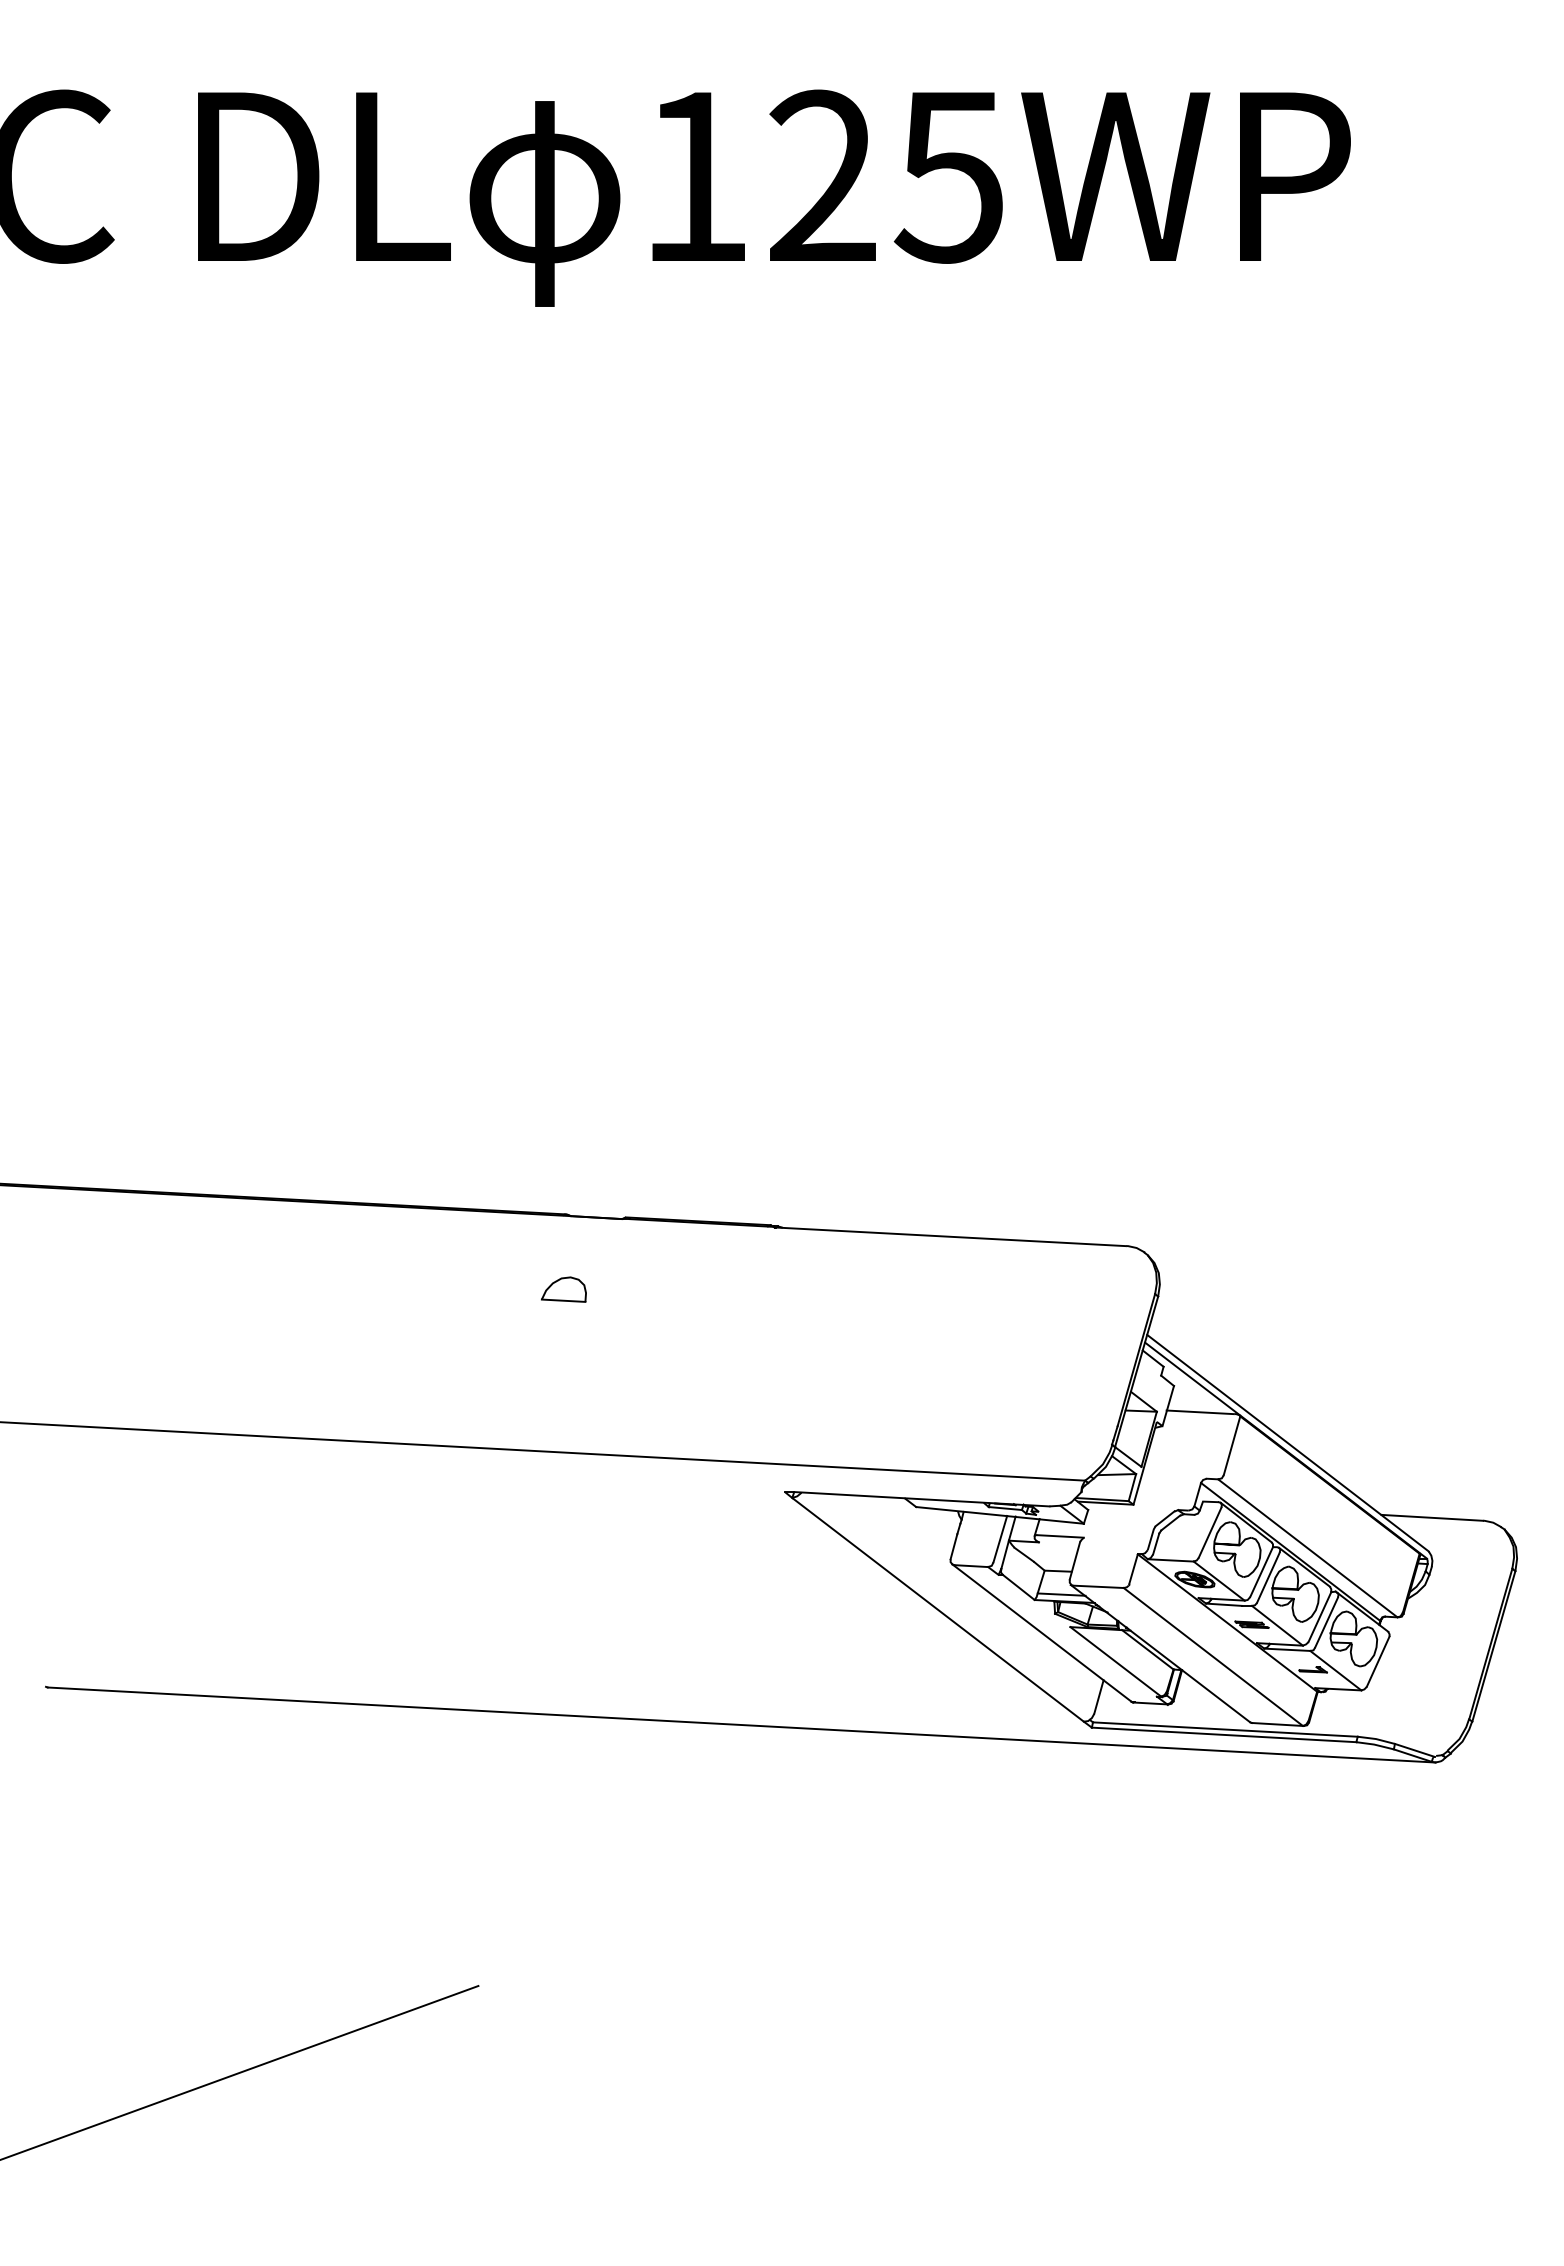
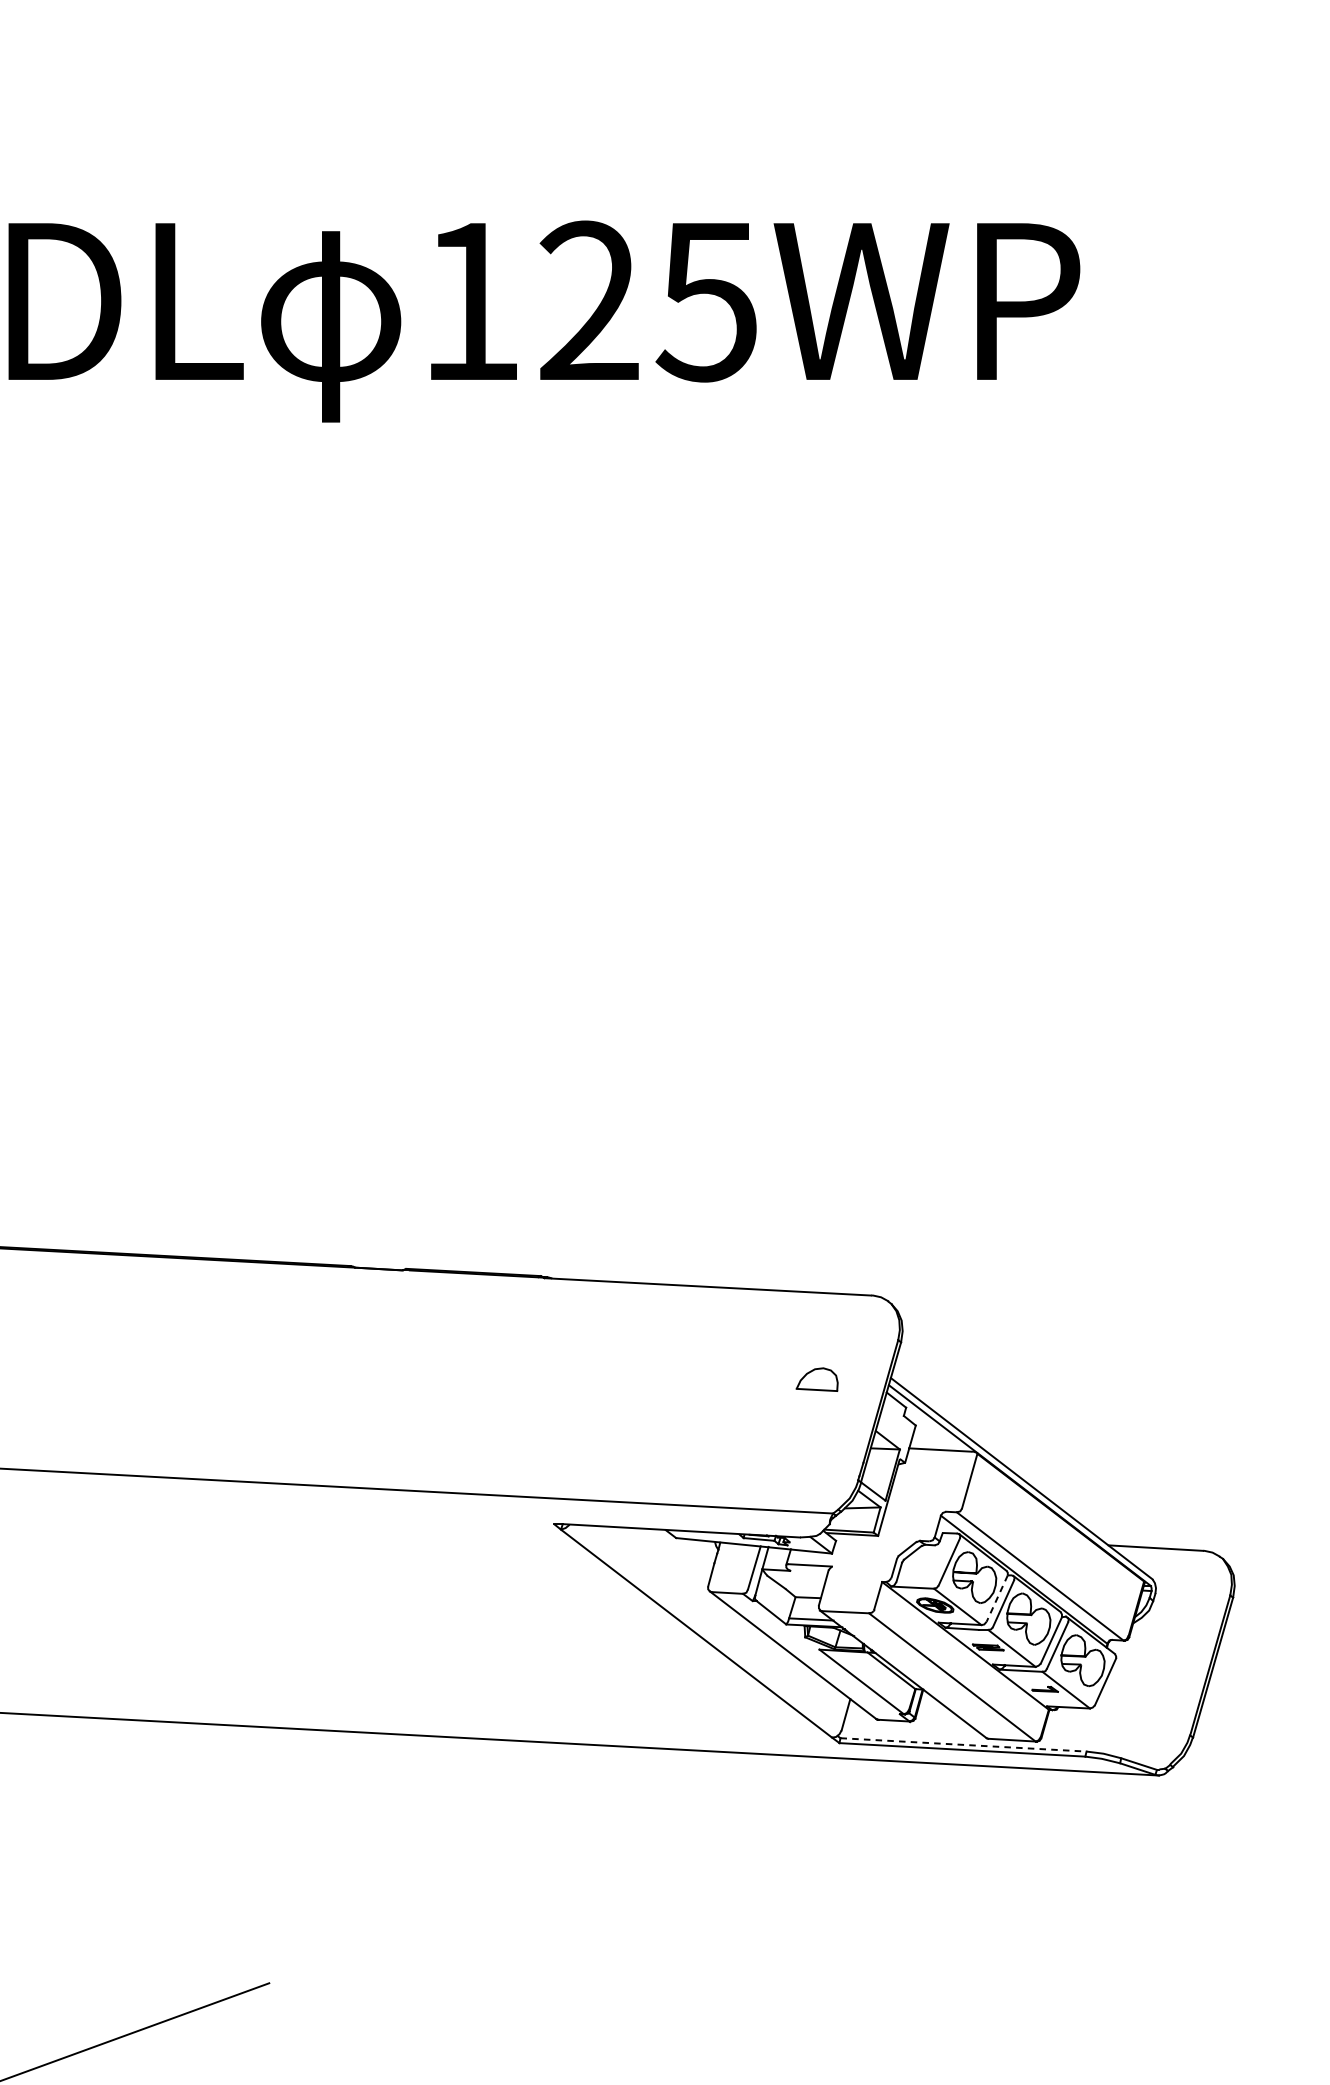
part: (563, 1289) -> (816, 1379), moved
line: (1261, 1572) -> (997, 1598), solid -> dashed
line: (1225, 1729) -> (963, 1744), solid -> dashed

